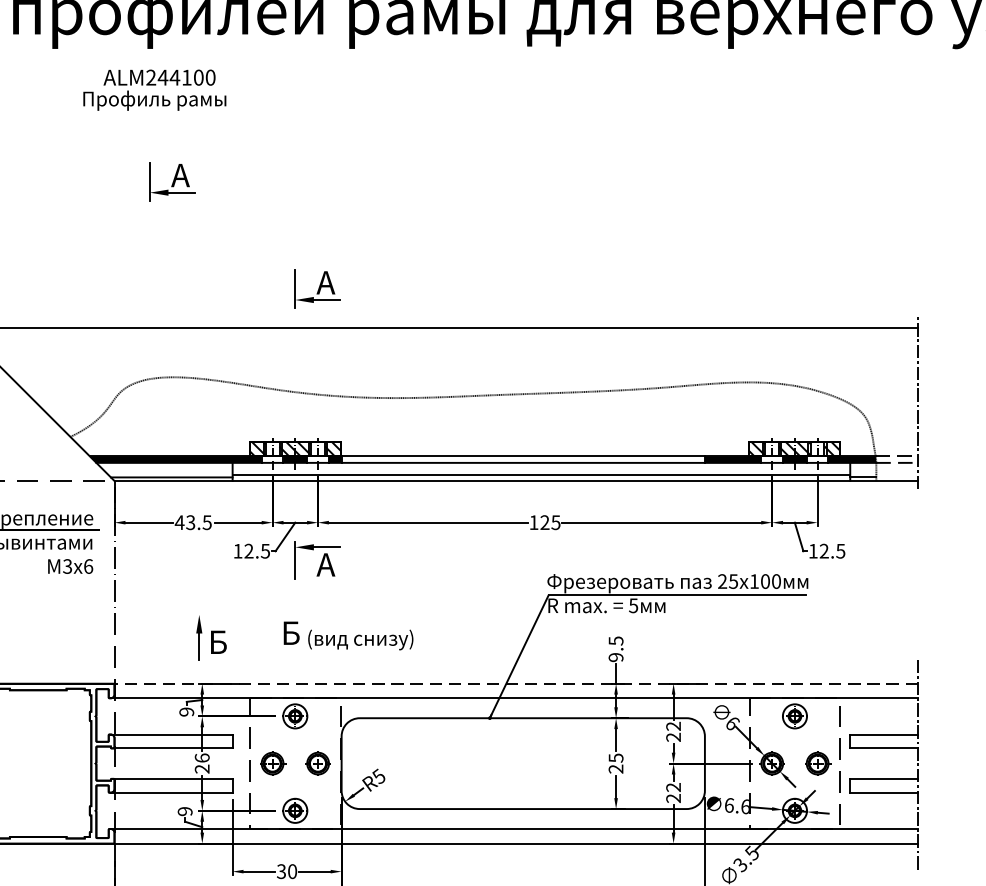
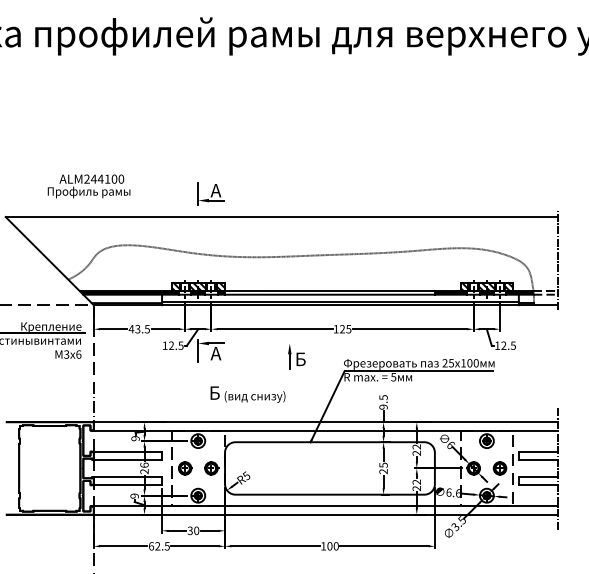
text: (153, 90) -> (88, 186), moved
part: (171, 180) -> (126, 131), removed
text: (347, 635) -> (247, 394), moved
part: (210, 637) -> (296, 356), moved
line: (515, 684) -> (325, 422), dashed -> solid

